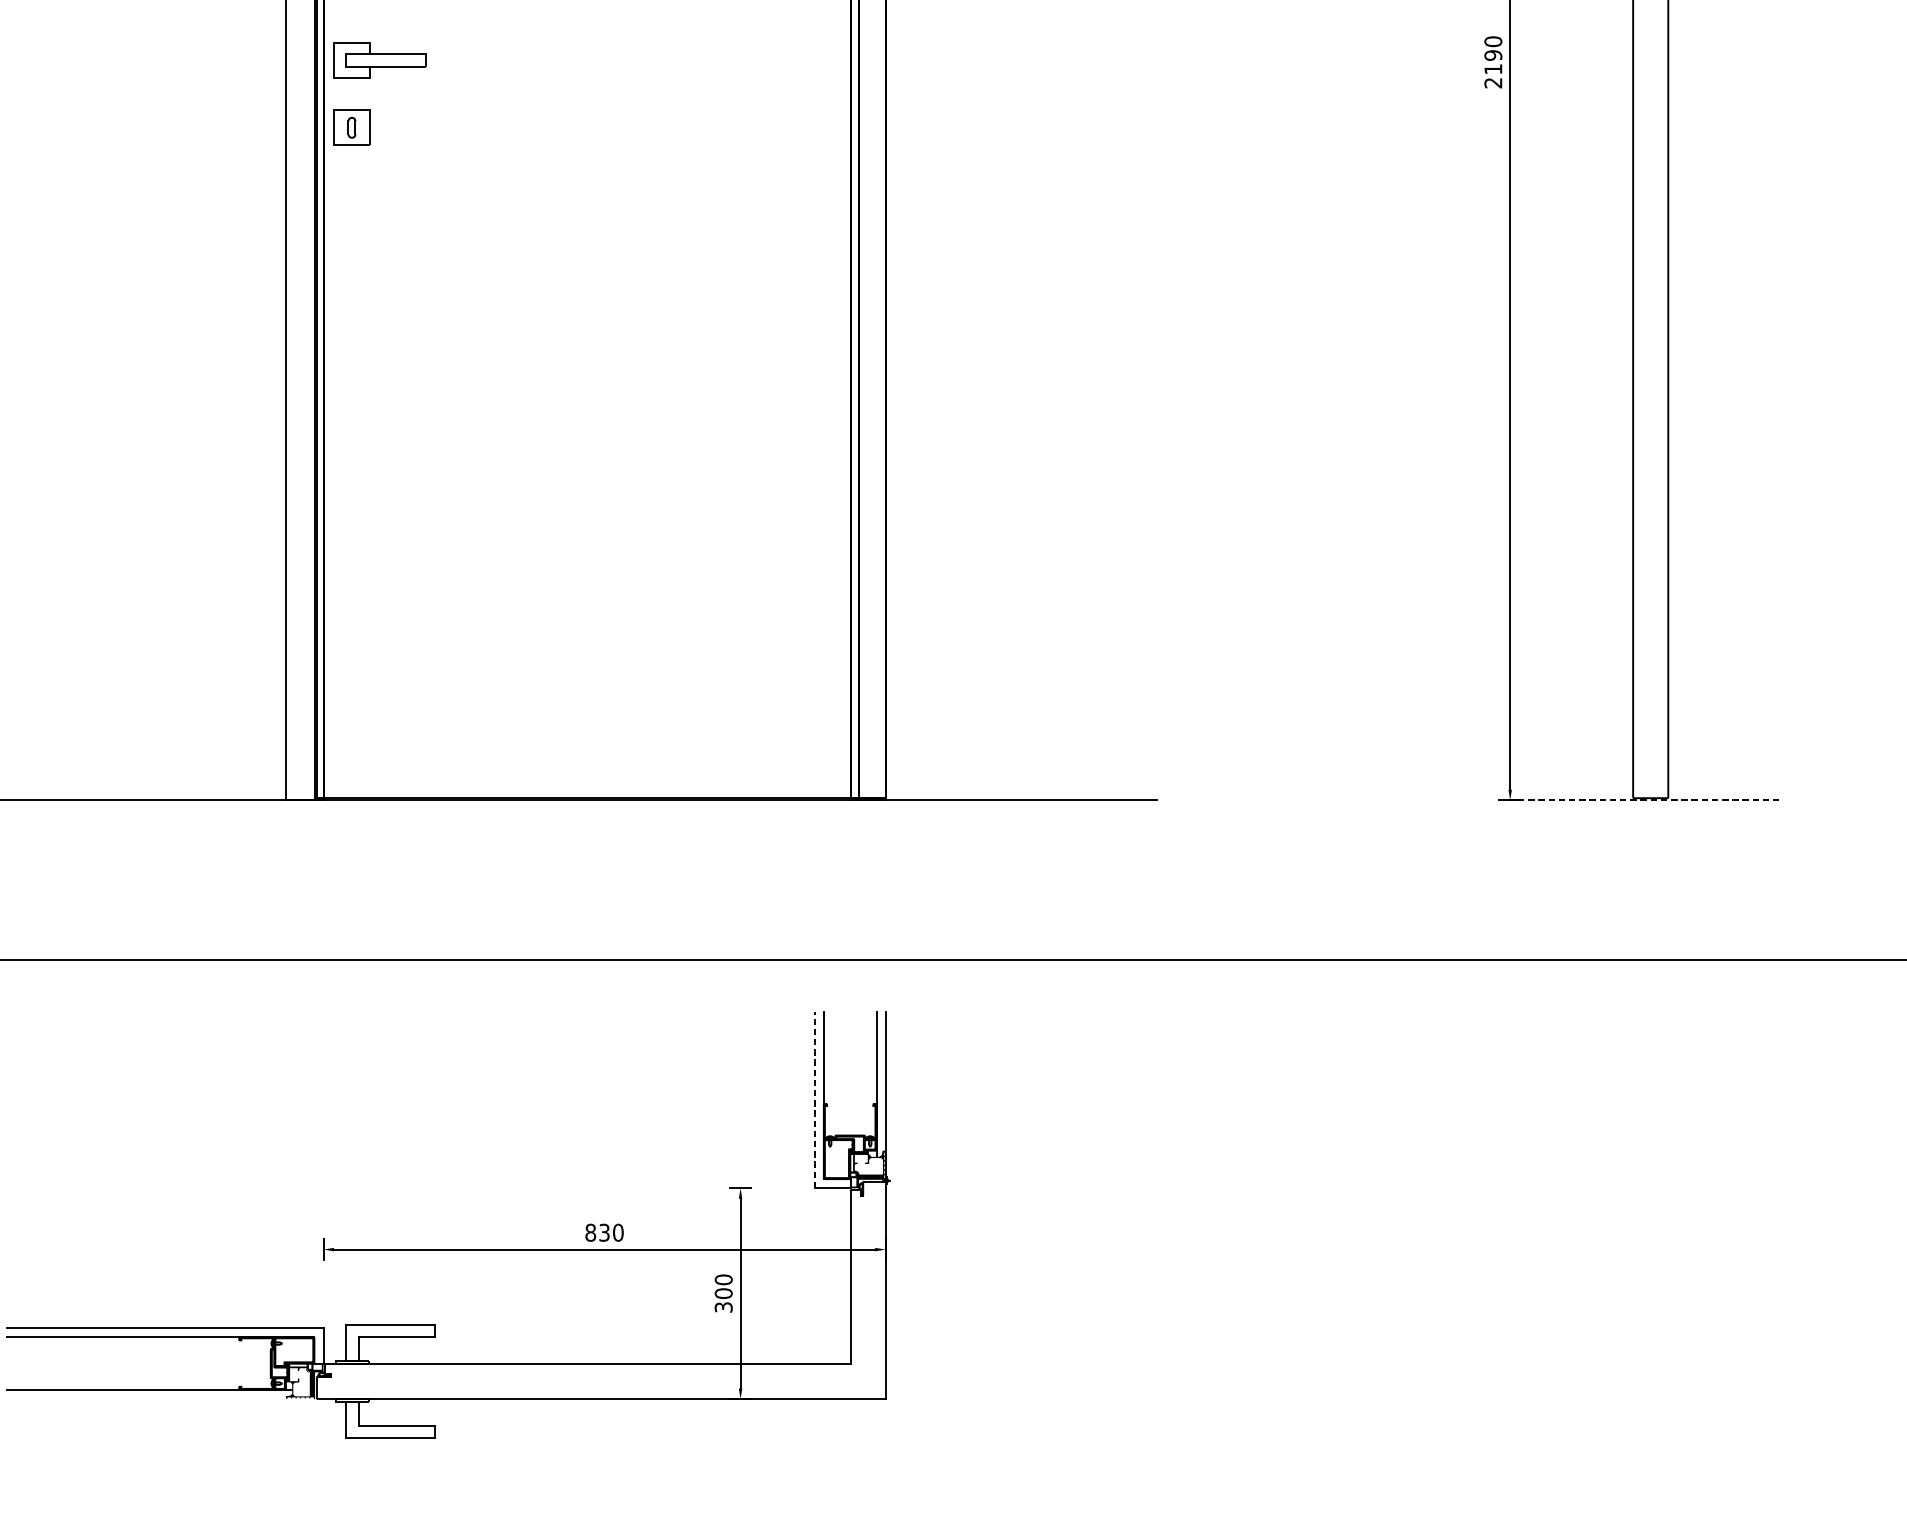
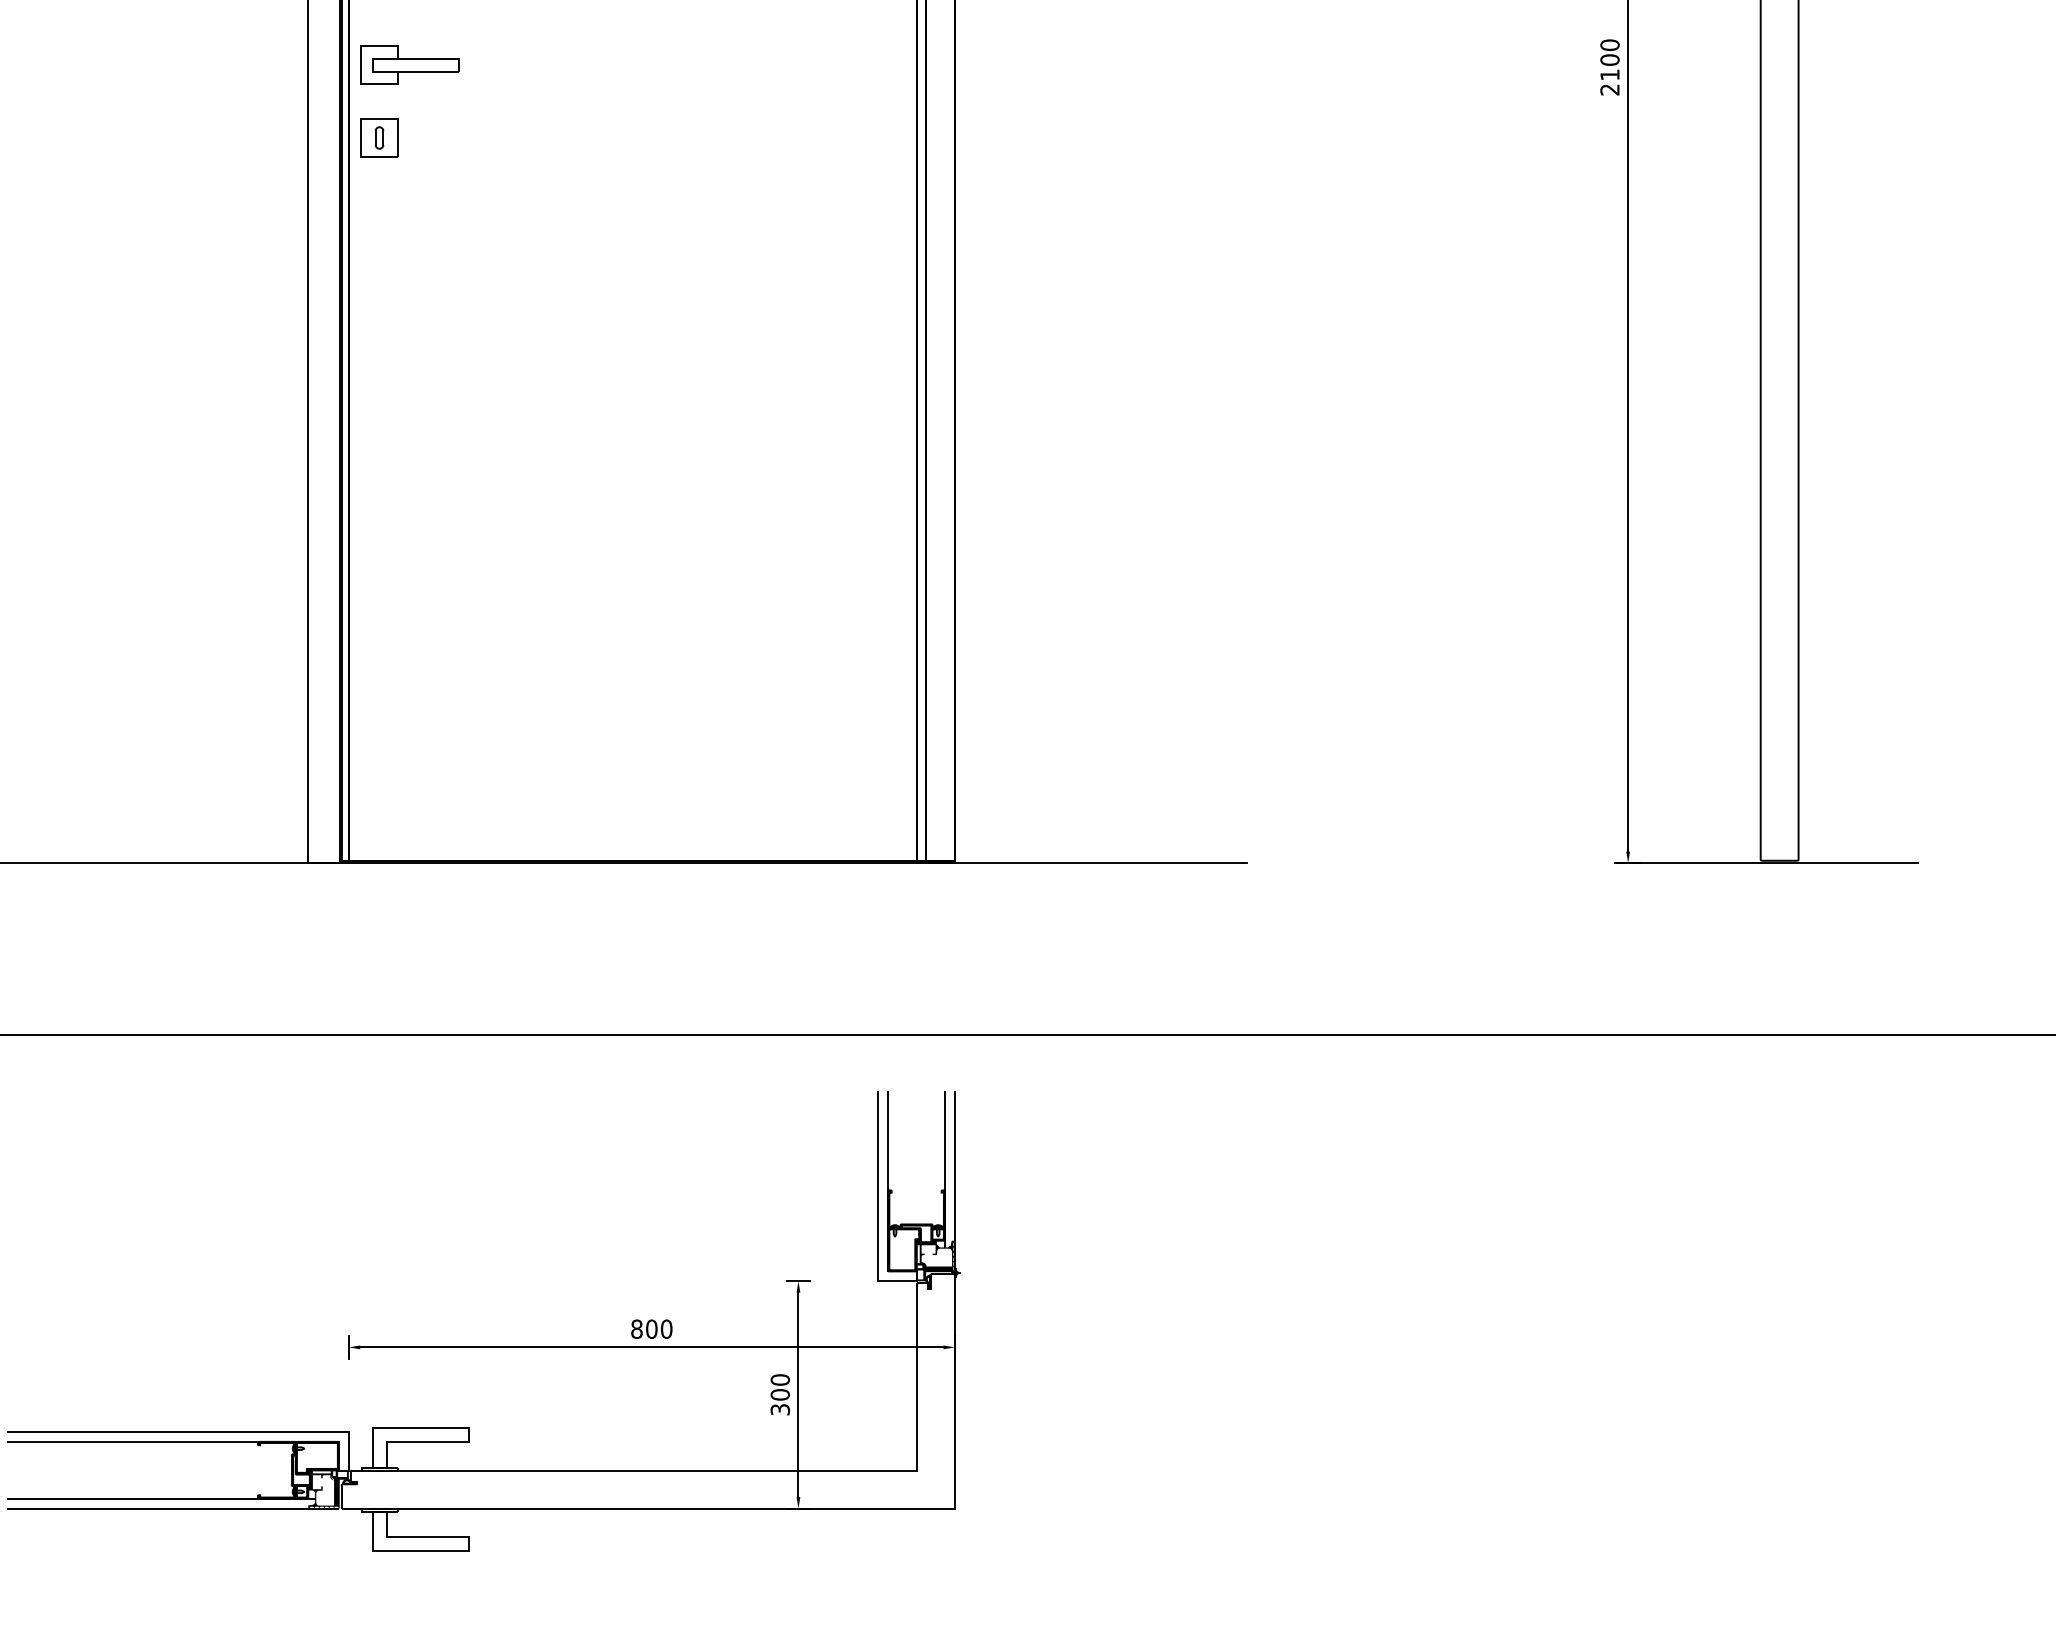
text: (1492, 54) -> (1609, 59), 2190 -> 2100
line: (1638, 800) -> (1766, 863), dashed -> solid
line: (814, 1100) -> (878, 1186), dashed -> solid
text: (604, 1232) -> (651, 1328), 830 -> 800
line: (159, 1399) -> (172, 1508), added

